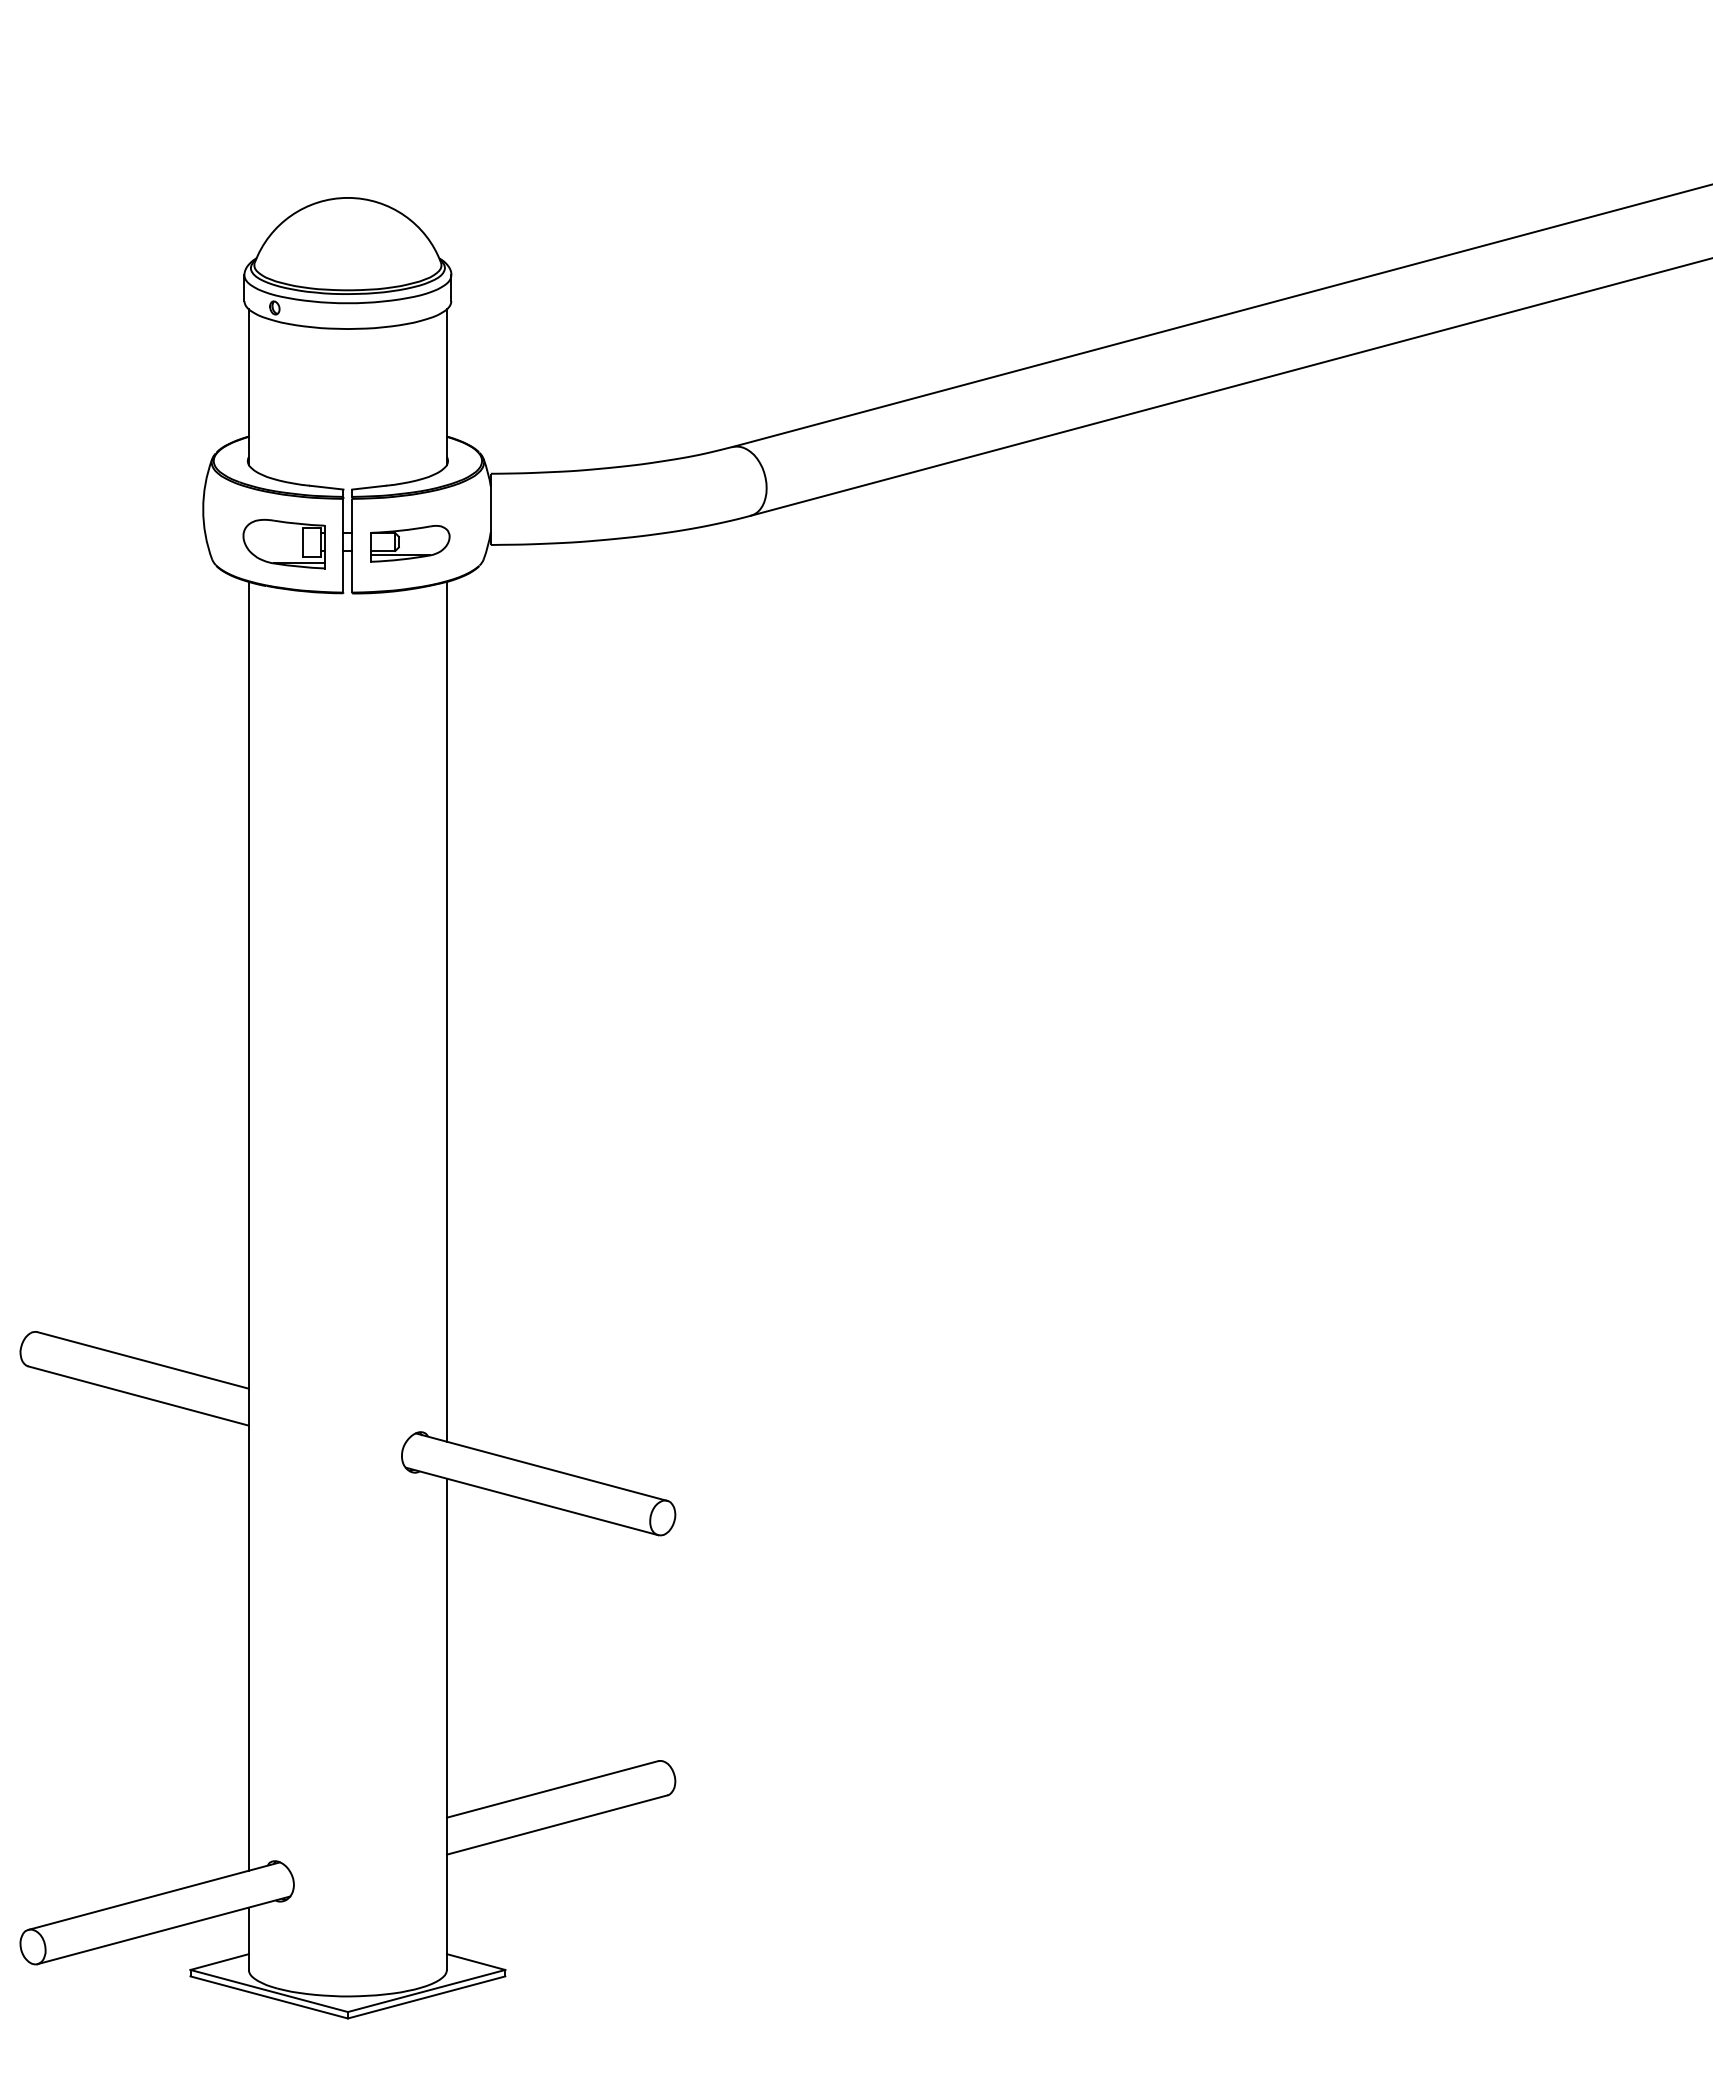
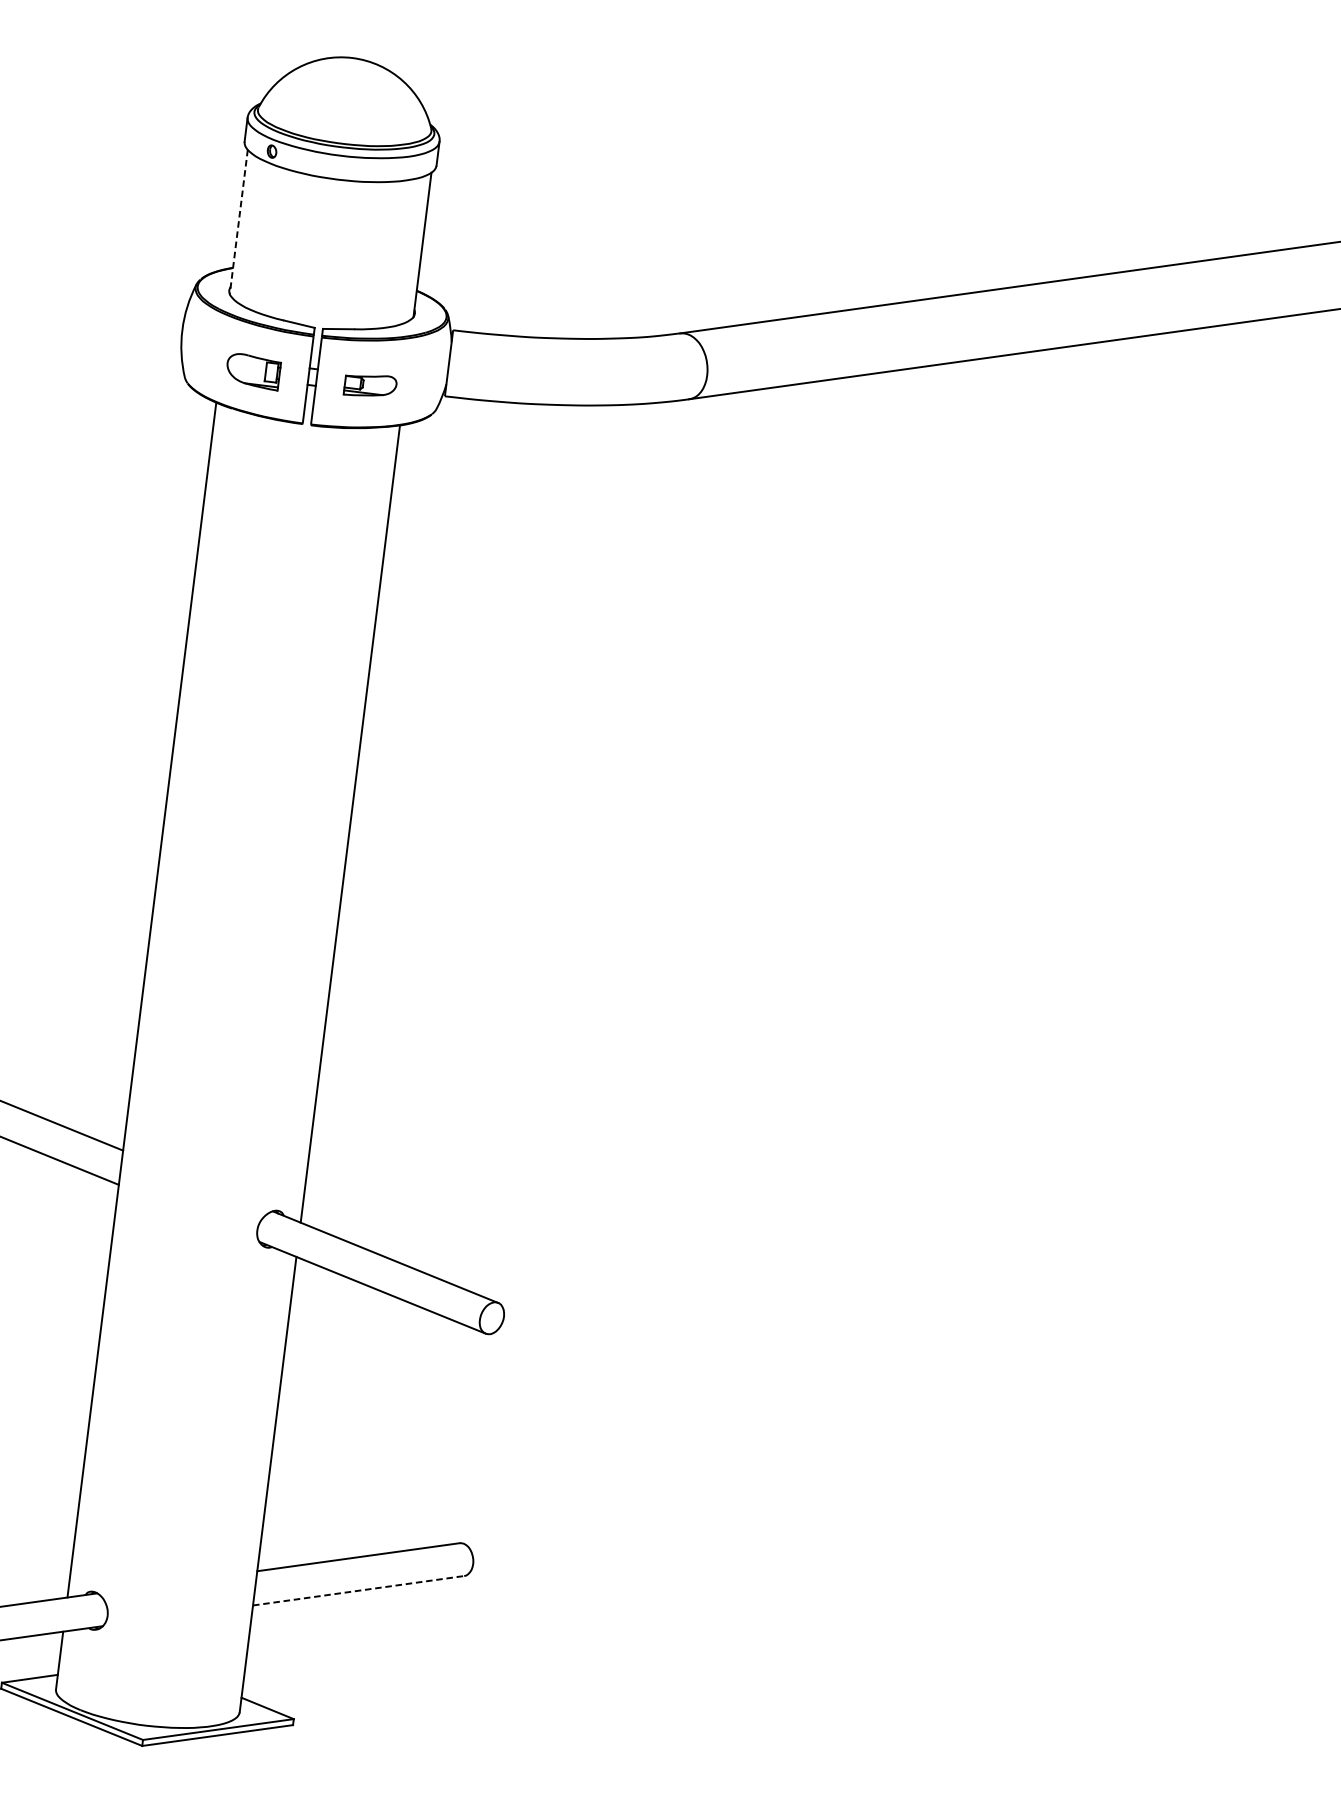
line: (248, 387) -> (238, 222), solid -> dashed
part: (283, 543) -> (252, 370), size x0.7
part: (410, 543) -> (370, 385), size x0.7
line: (557, 1824) -> (358, 1590), solid -> dashed

